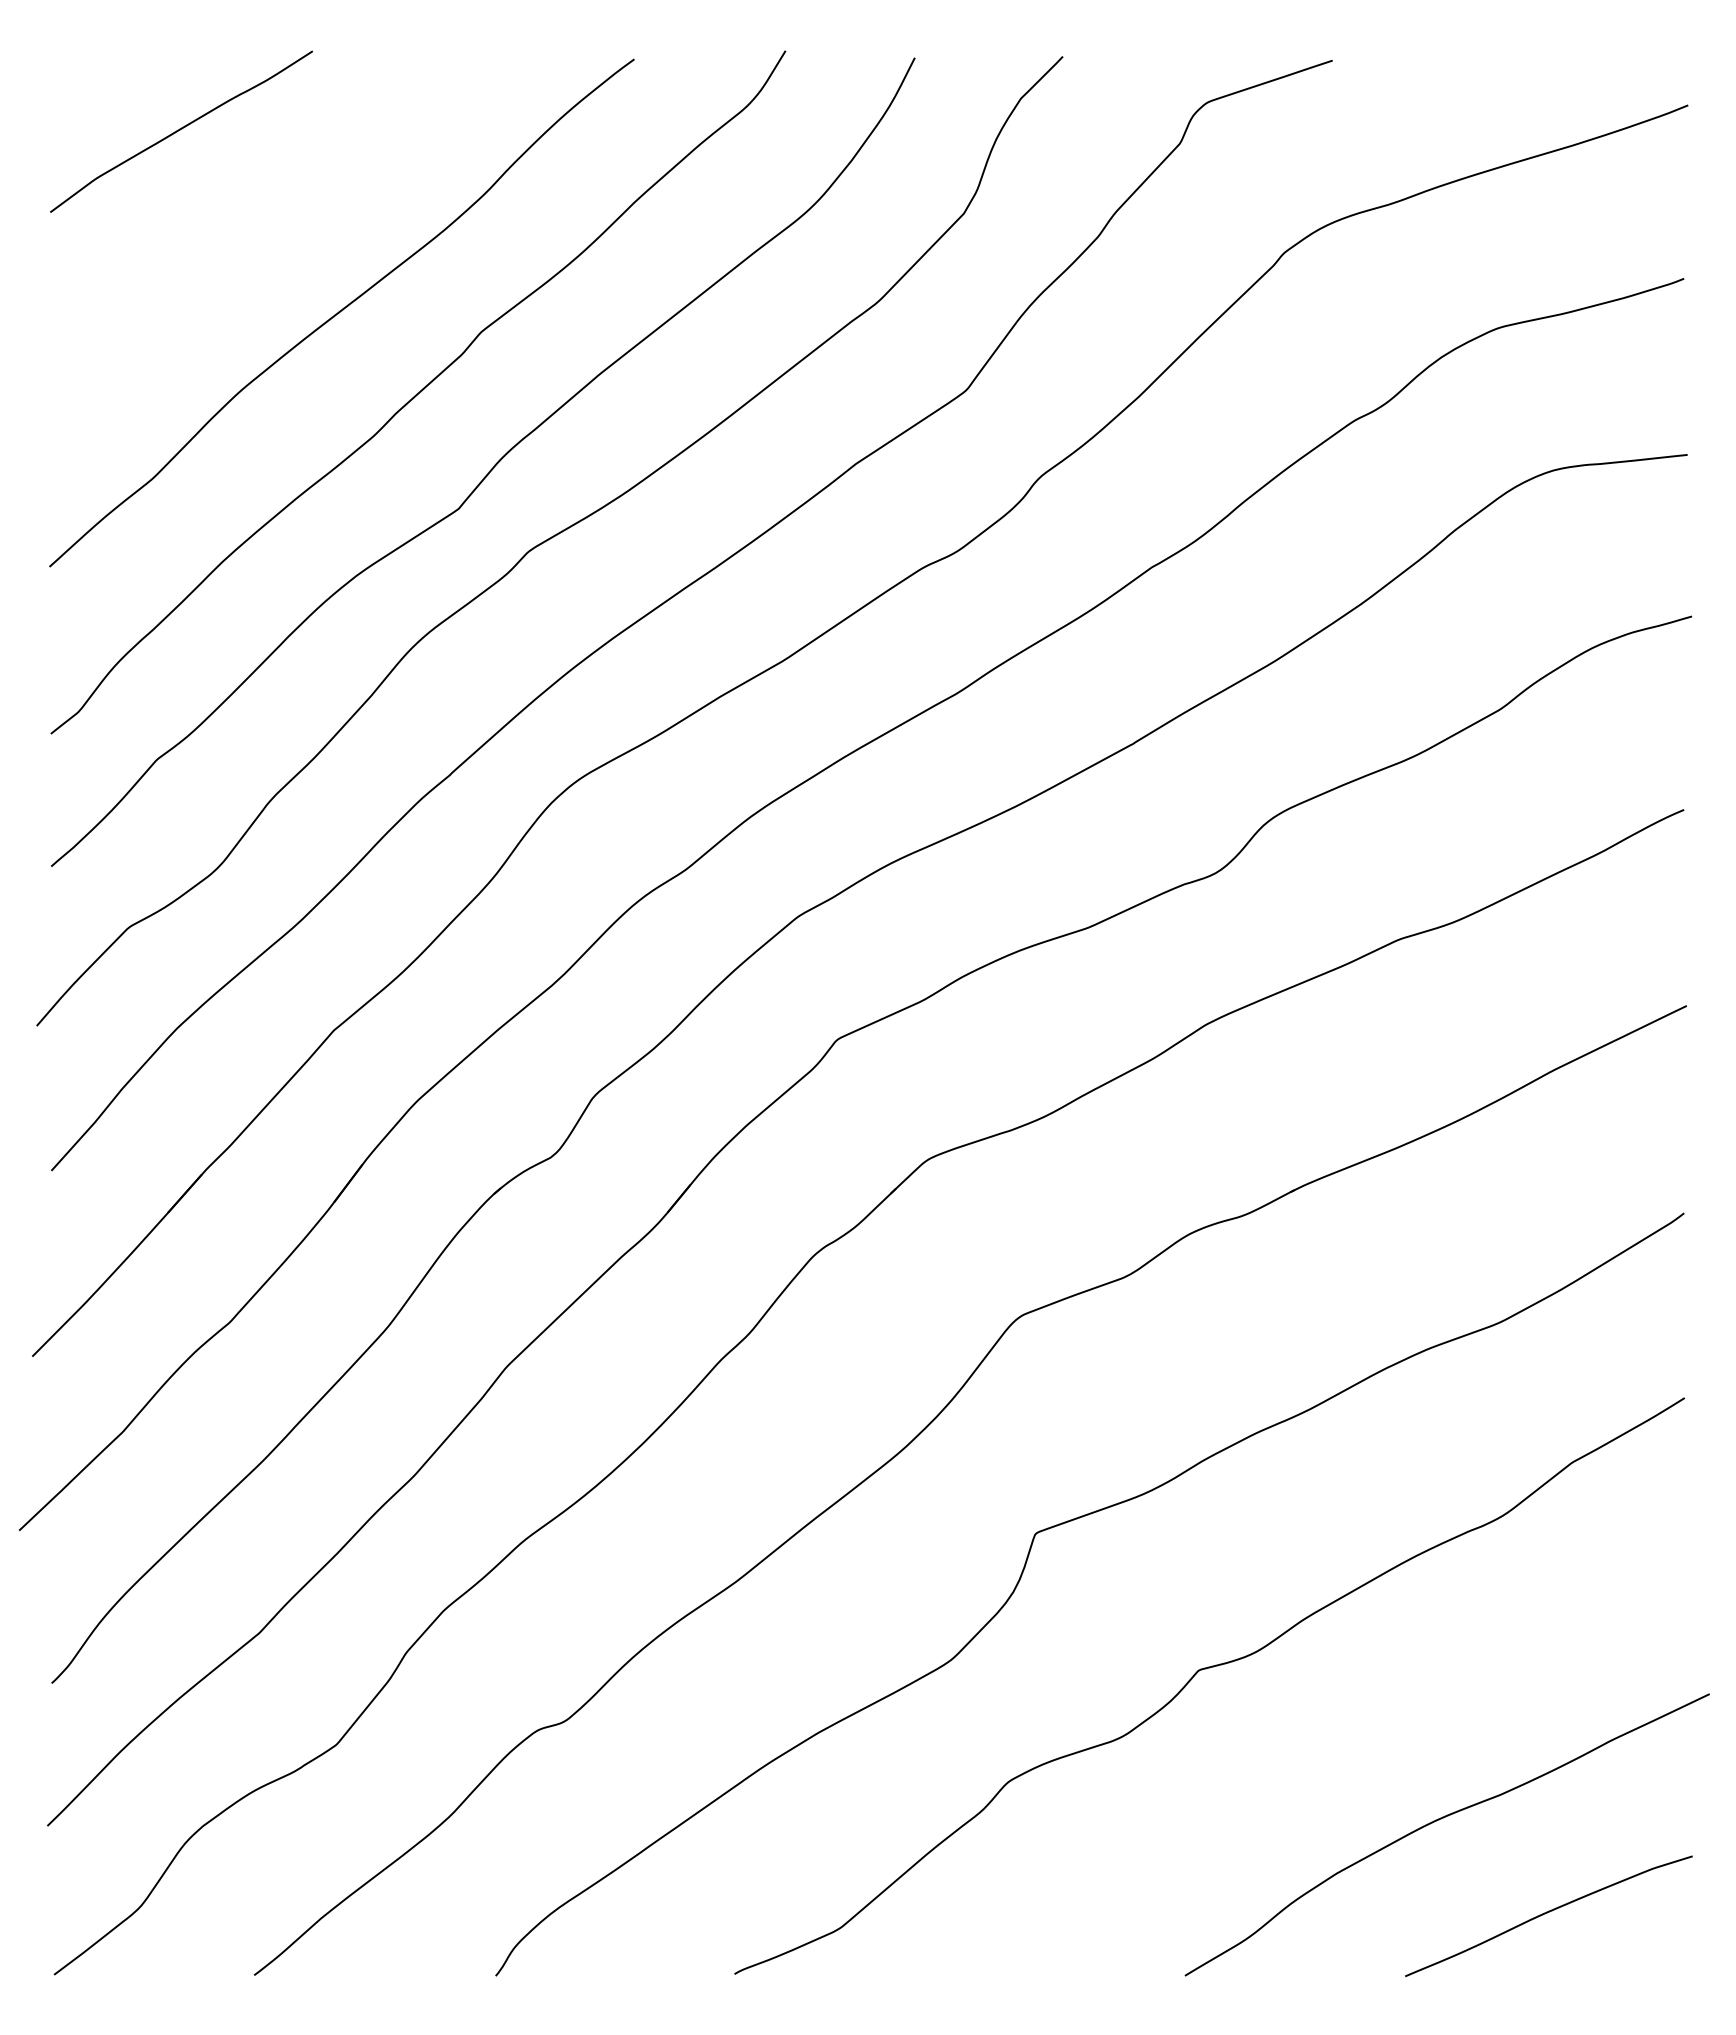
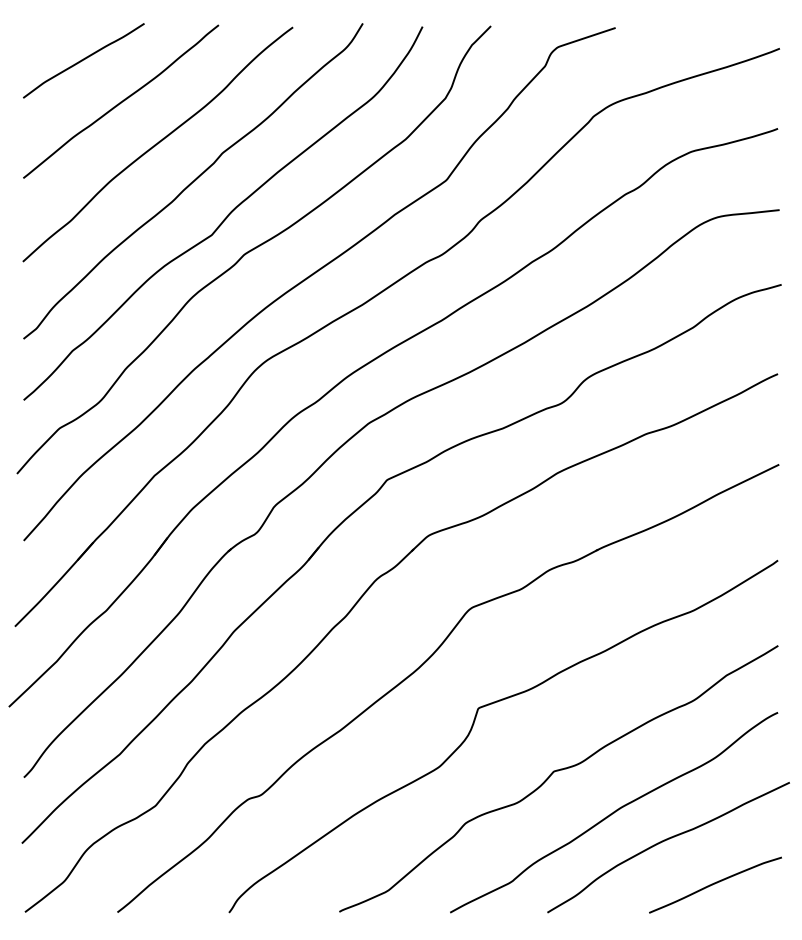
curve: (262, 219) -> (121, 101), added
curve: (1330, 1758) -> (614, 812), added

